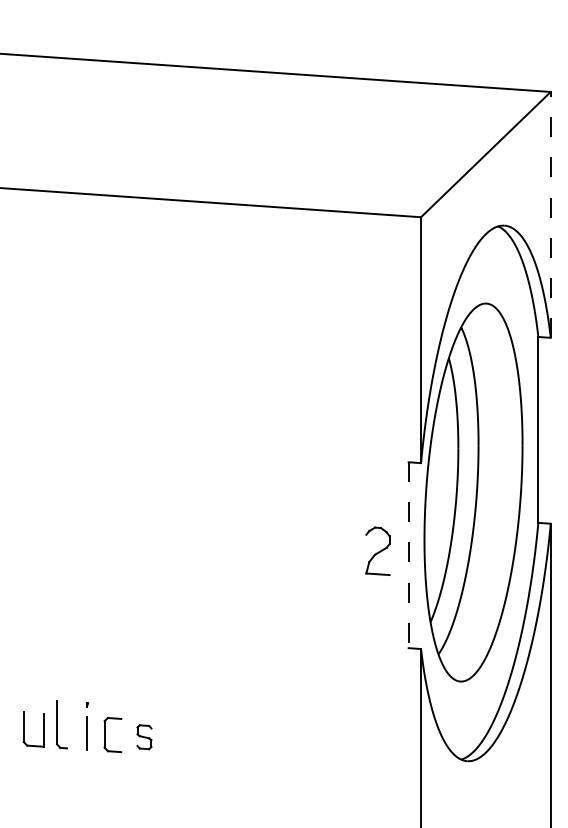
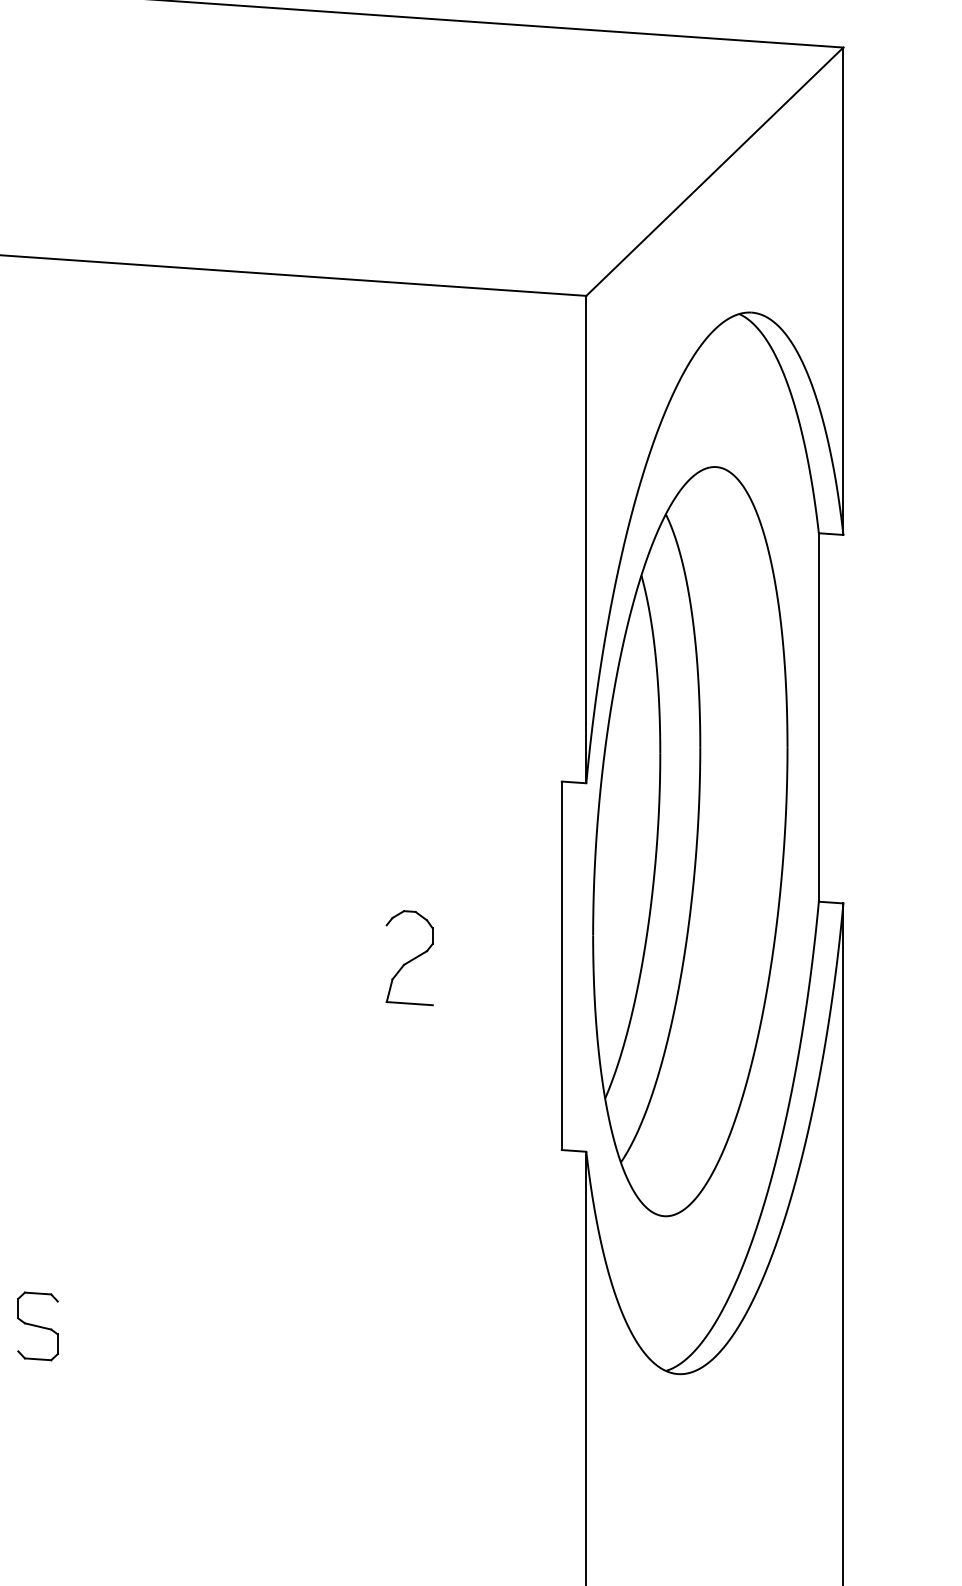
line: (550, 214) -> (842, 290), dashed -> solid
part: (377, 550) -> (408, 956), moved
line: (408, 555) -> (561, 966), dashed -> solid
part: (144, 737) -> (38, 1327), size x1.43

